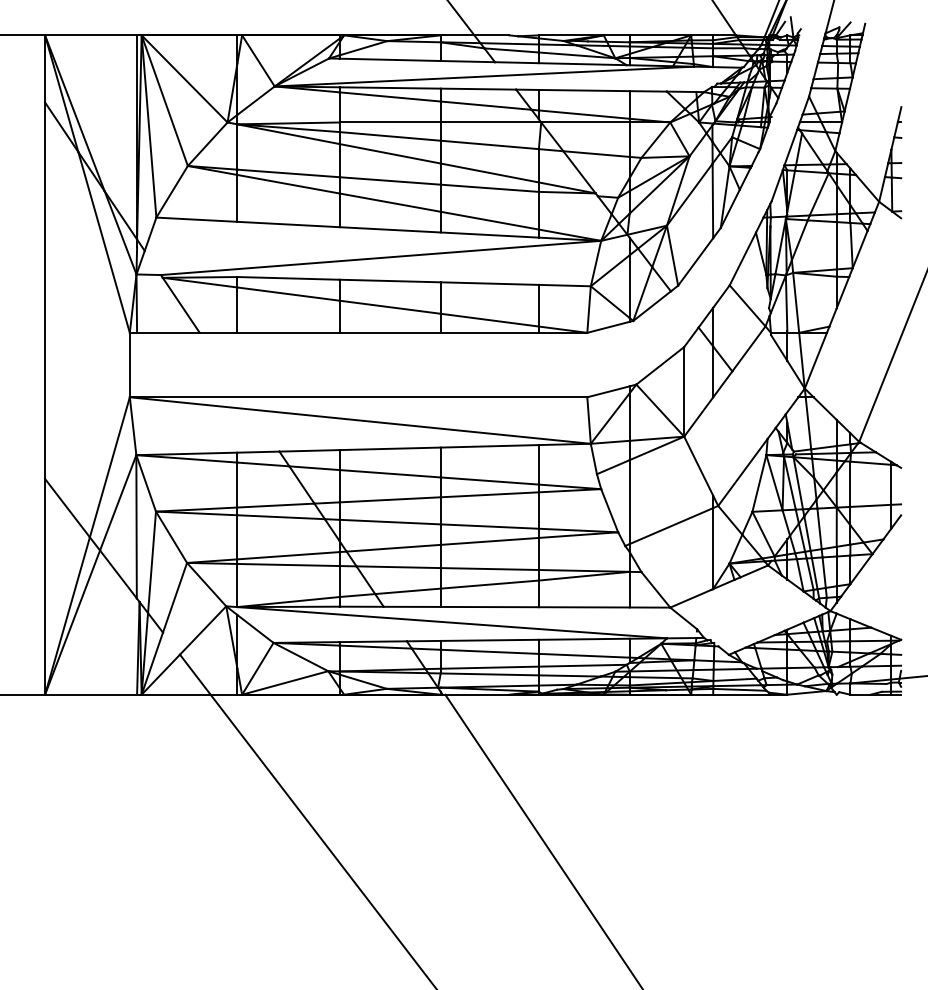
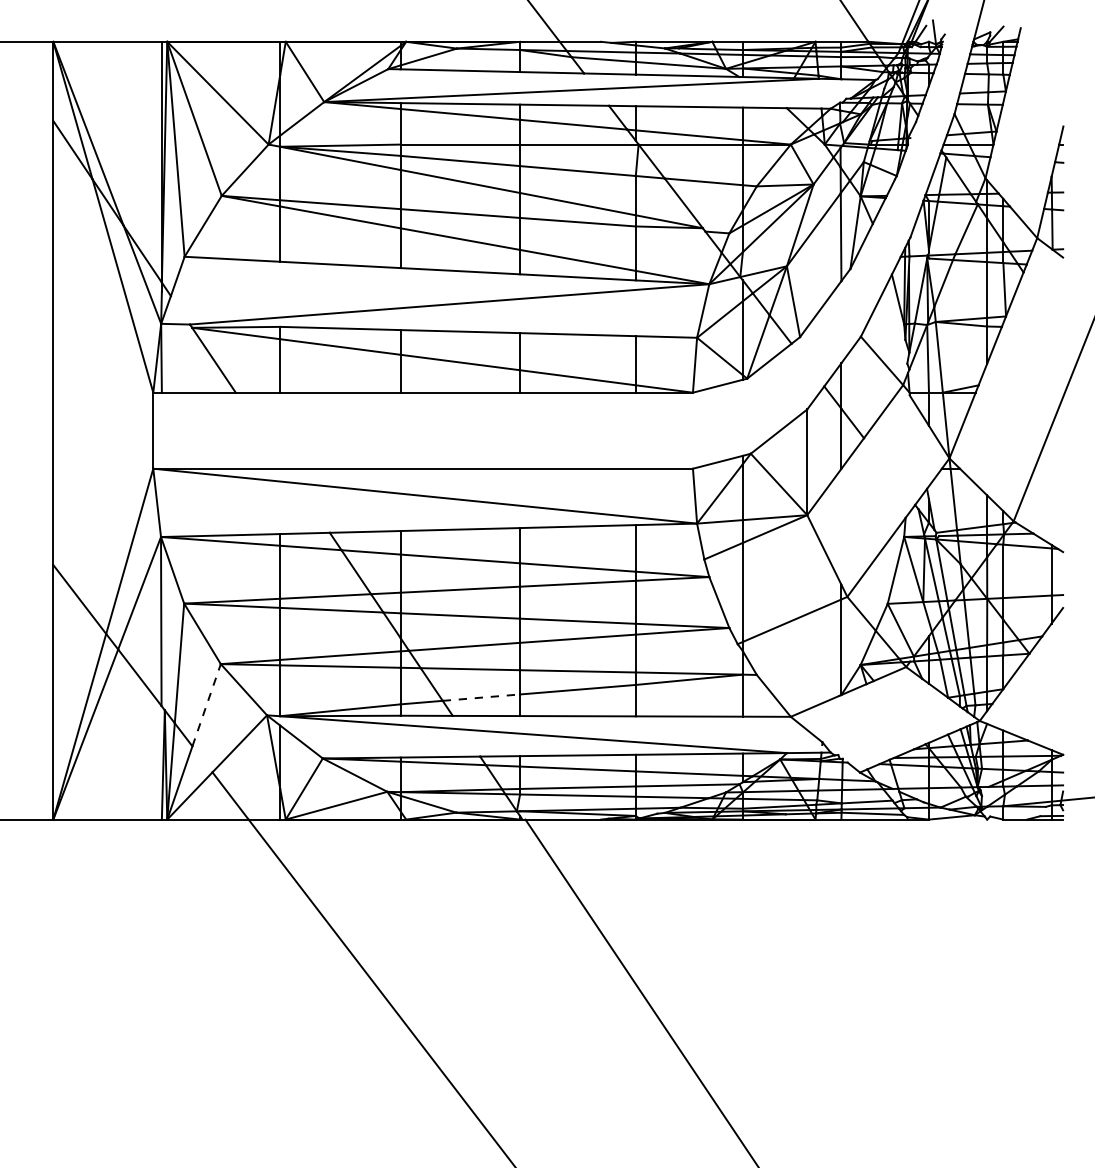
line: (407, 591) -> (480, 697), solid -> dashed
line: (175, 597) -> (207, 704), solid -> dashed

